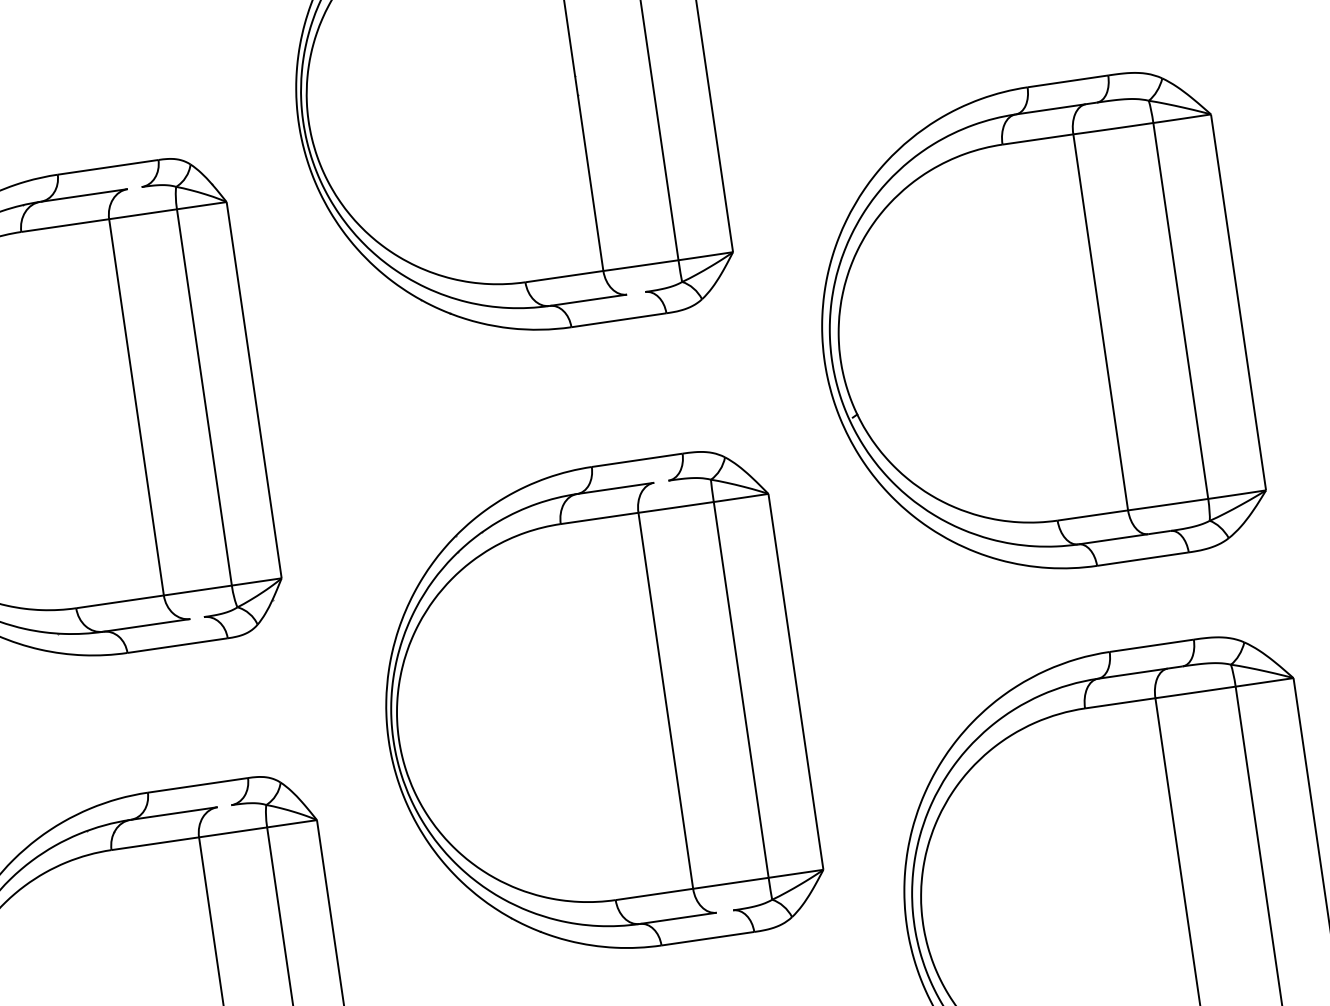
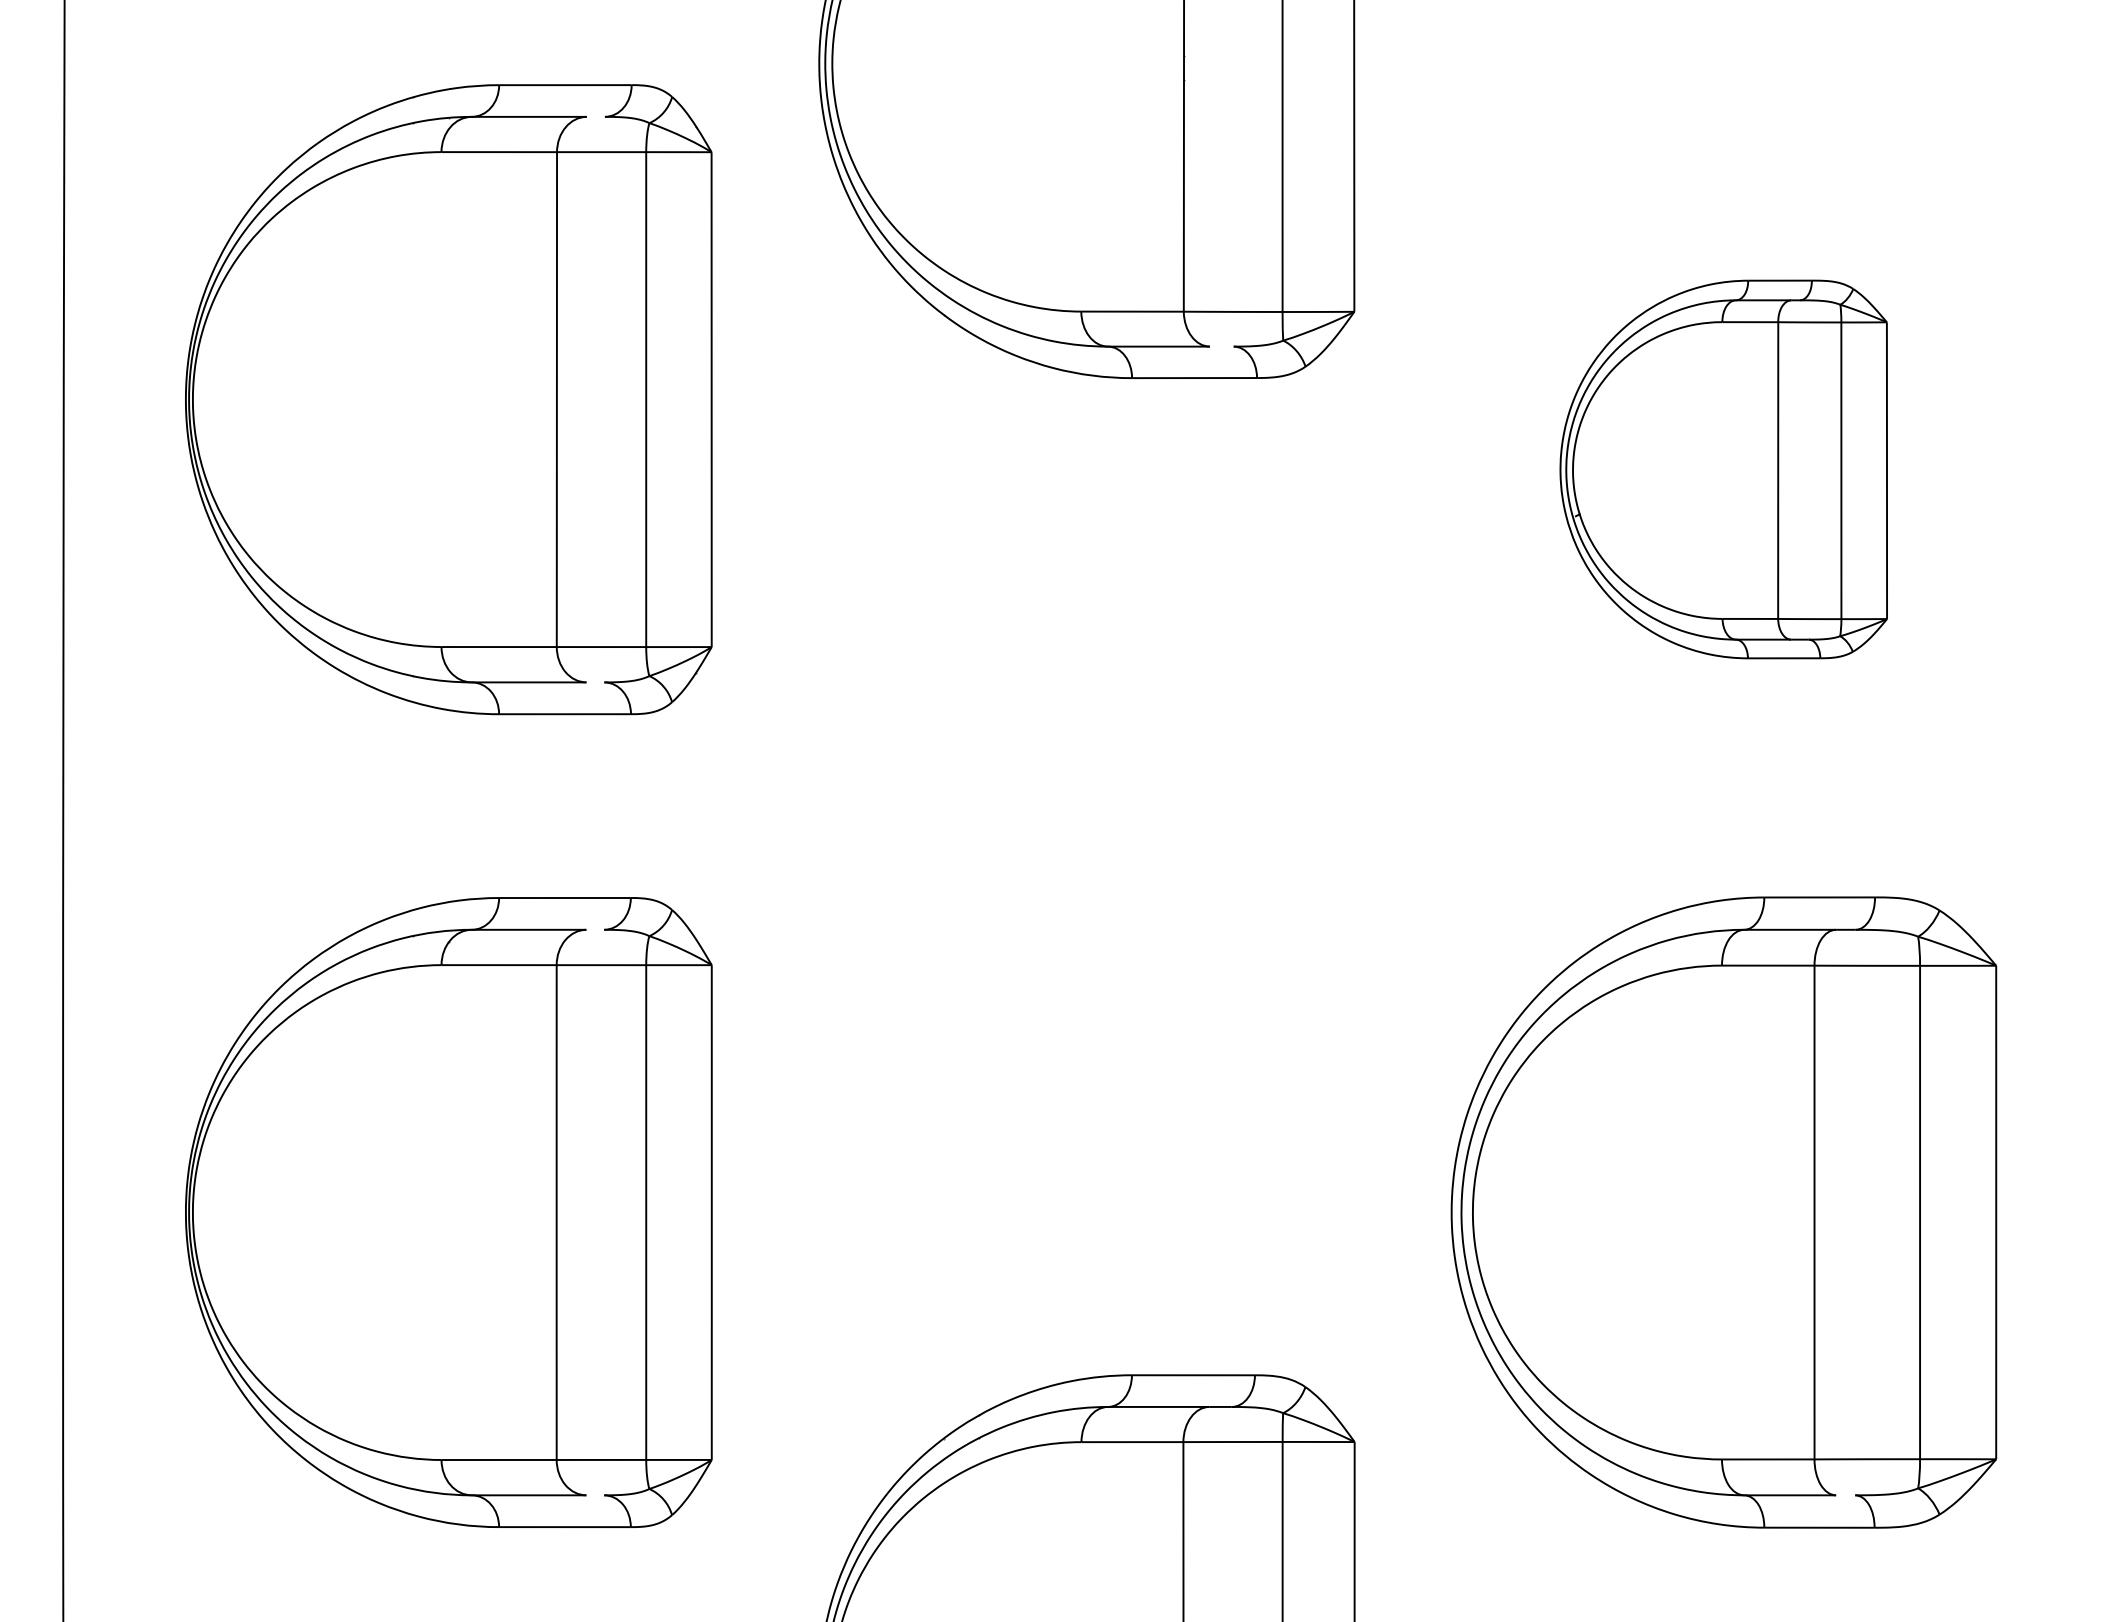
part: (1031, 331) -> (1723, 469), size x0.6
part: (592, 711) -> (1086, 876), removed

